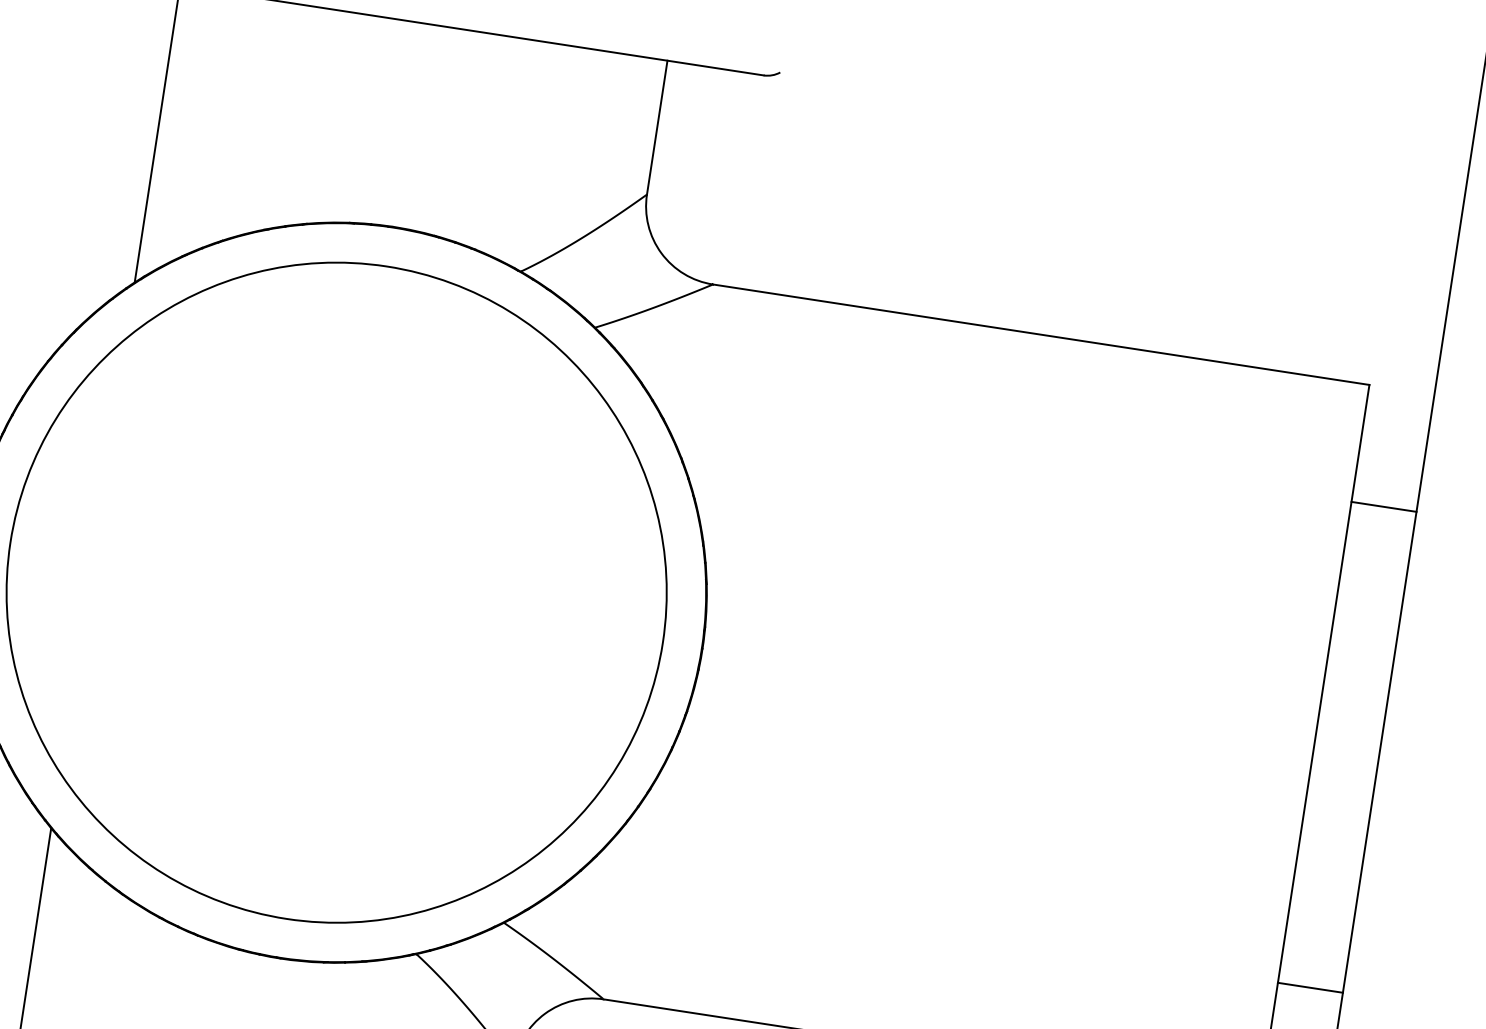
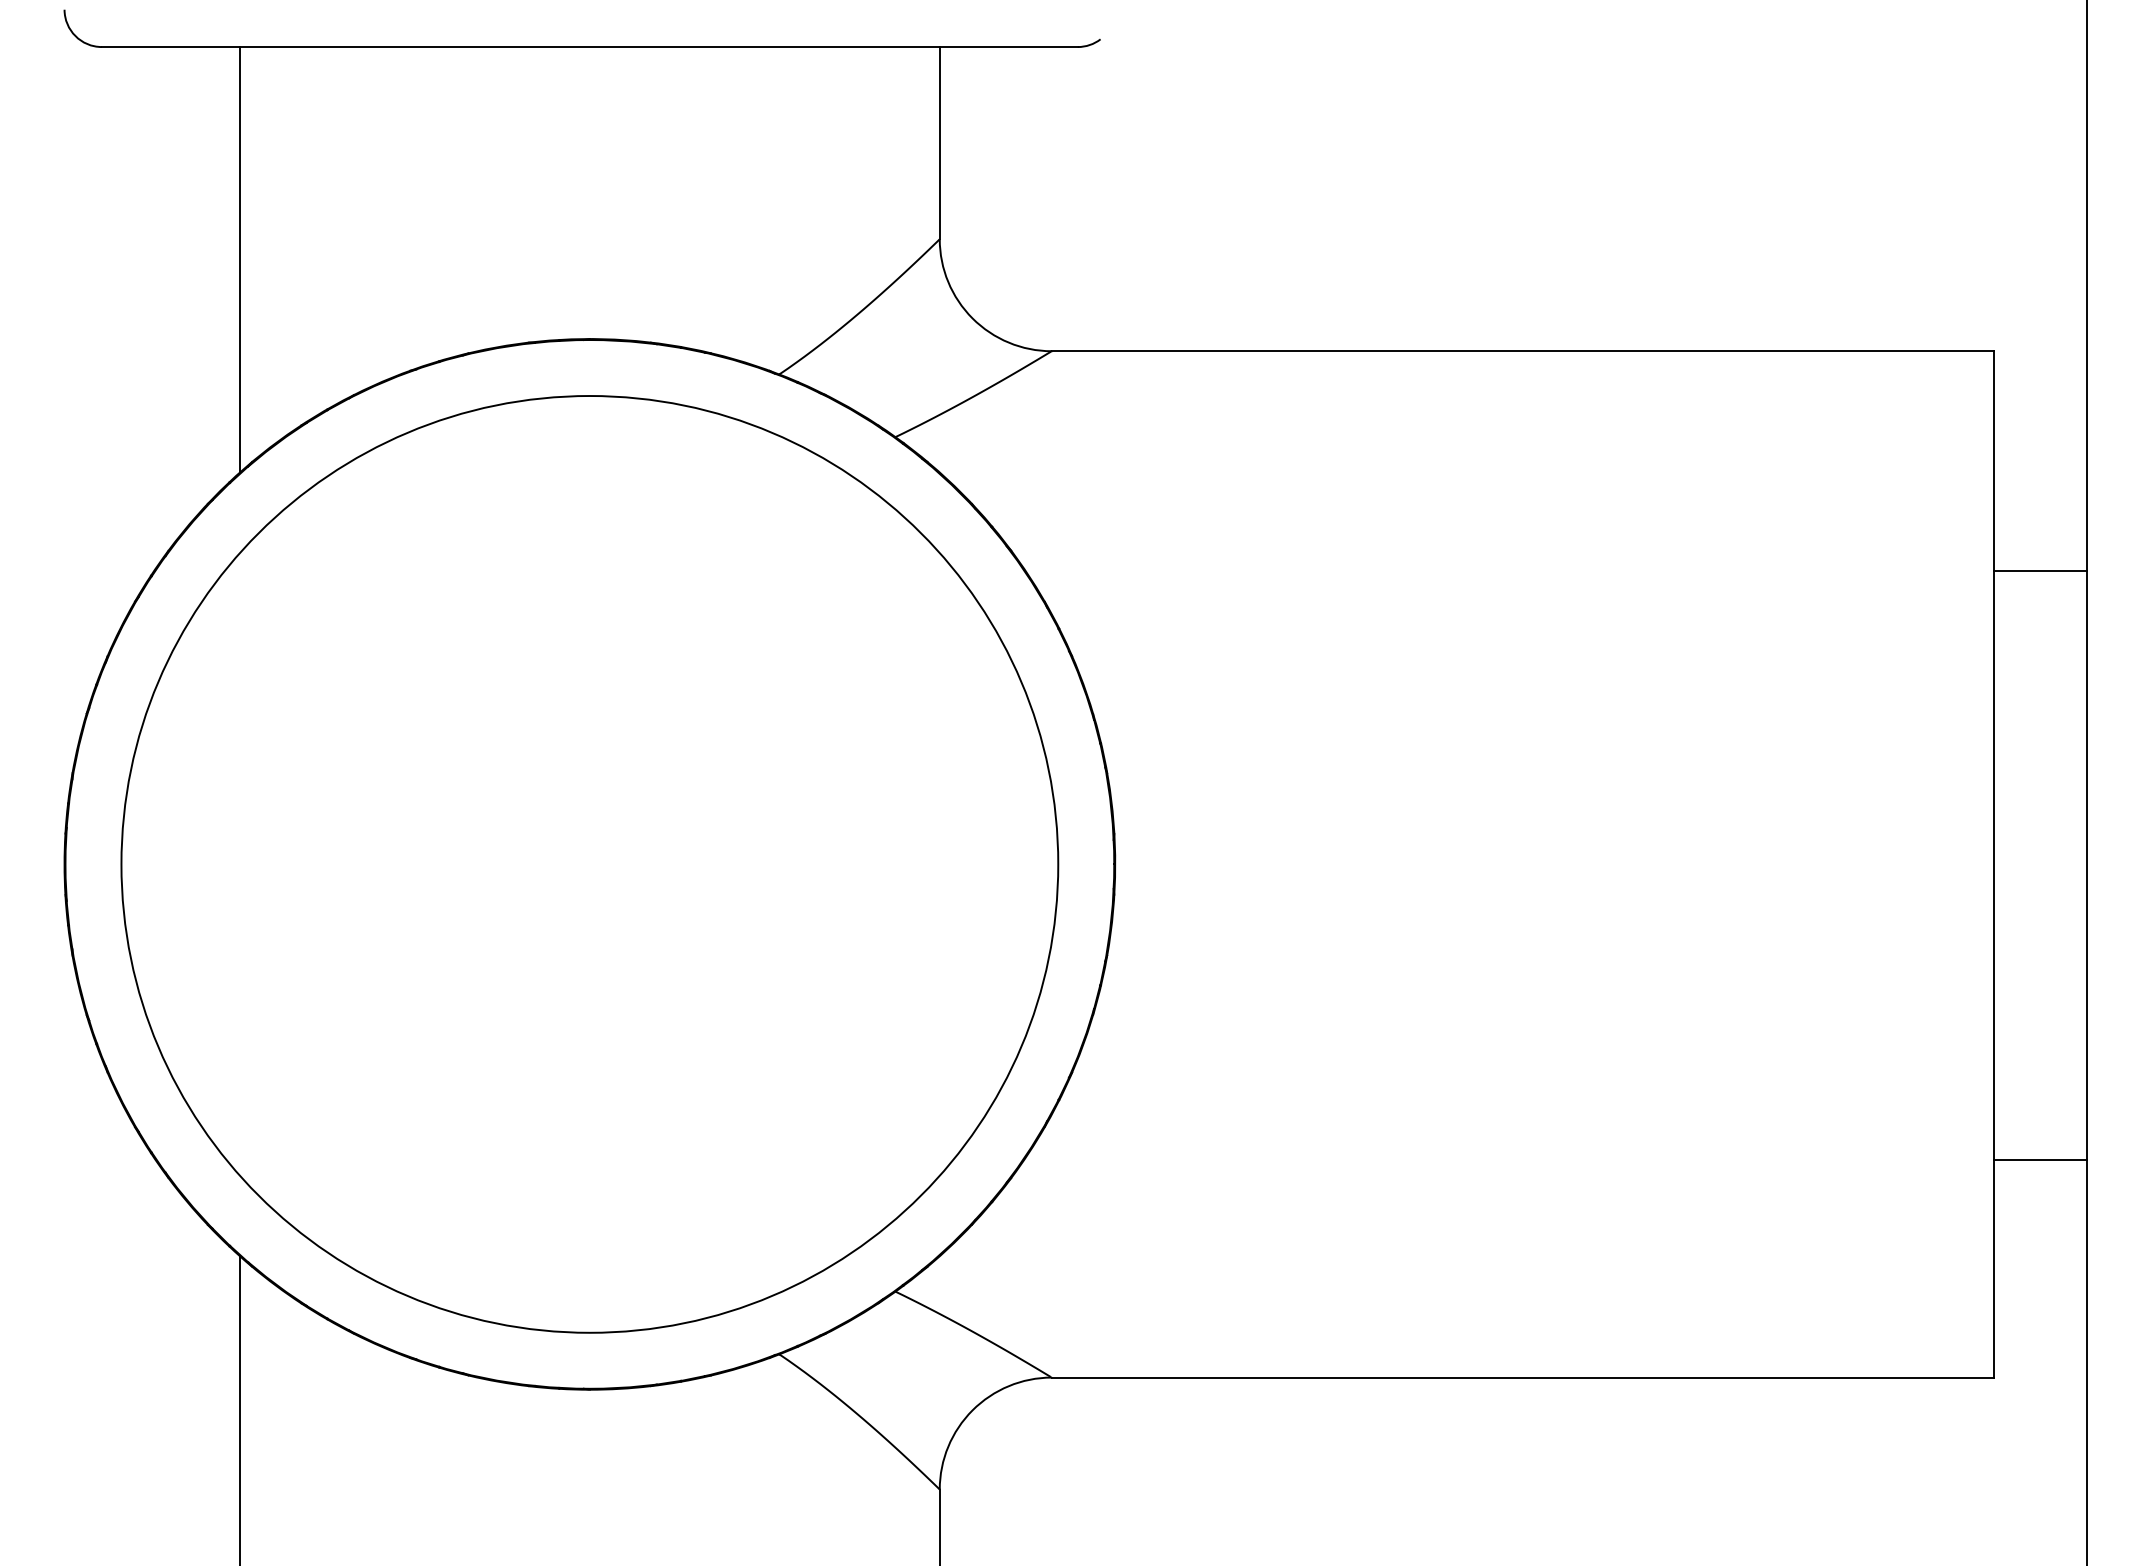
line: (1383, 507) -> (2040, 571), moved
line: (1310, 987) -> (2040, 1159), moved

